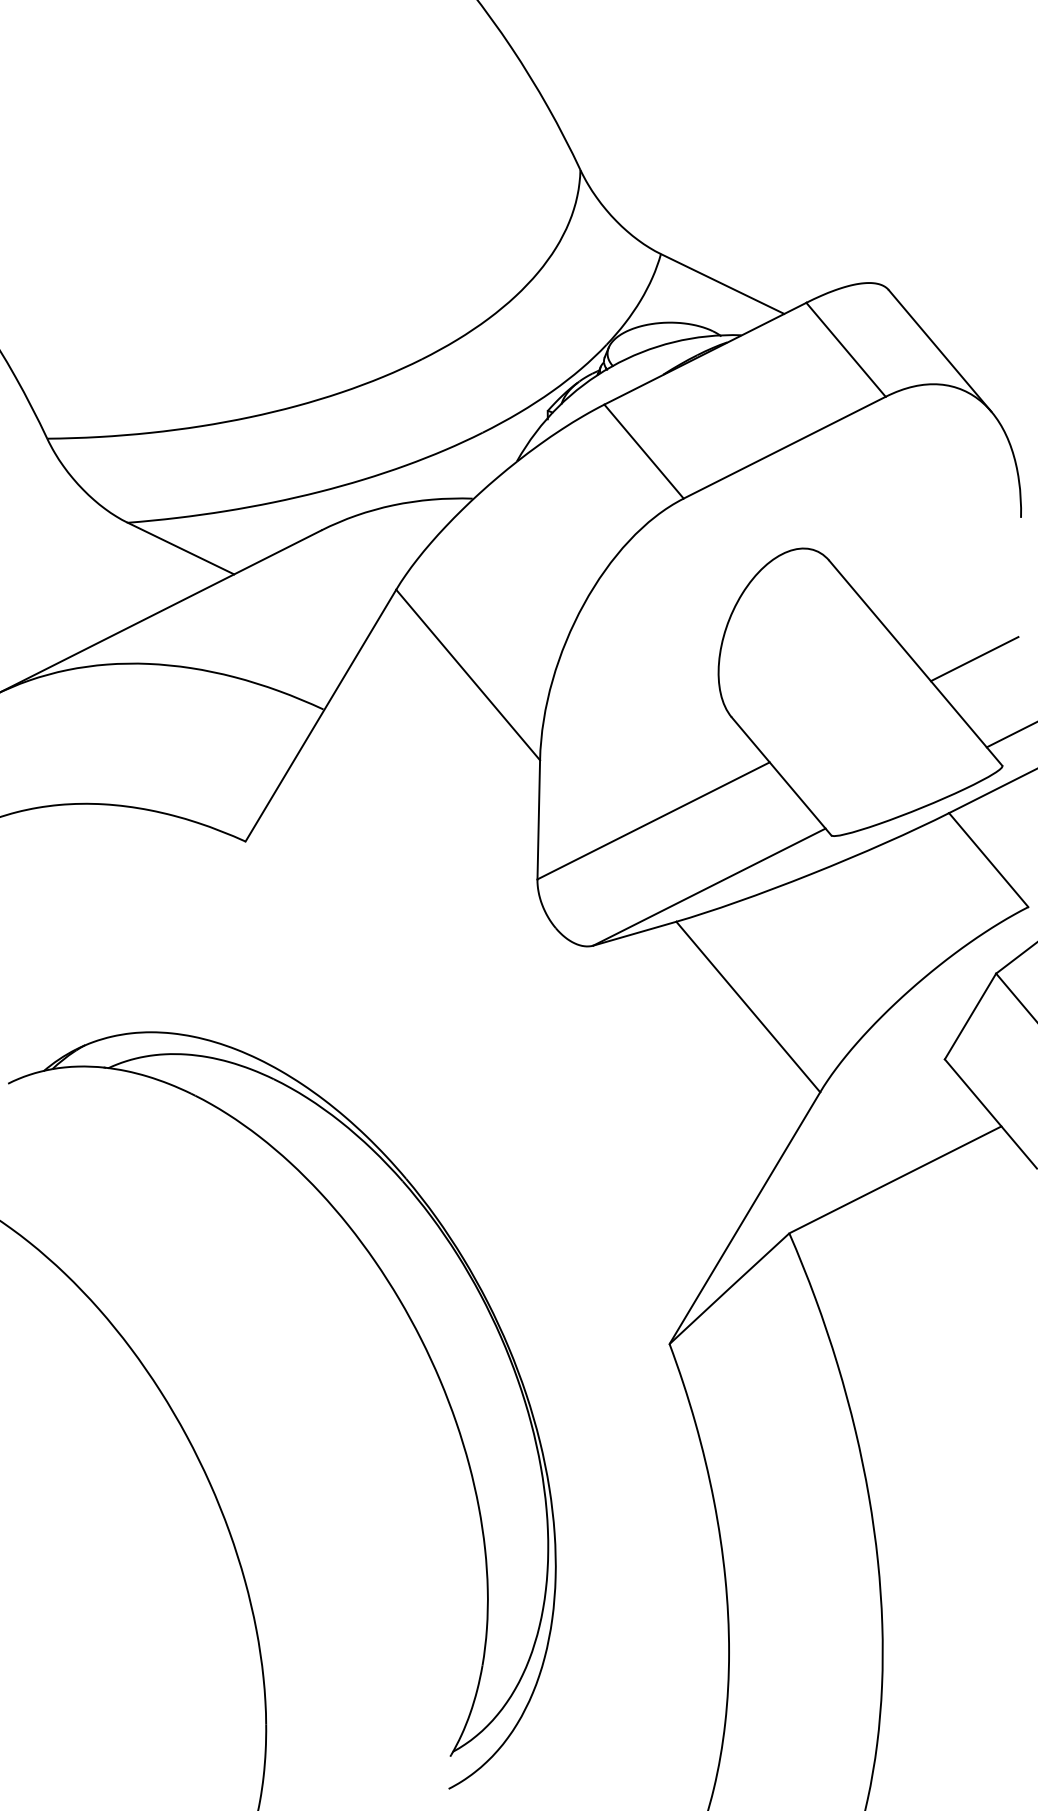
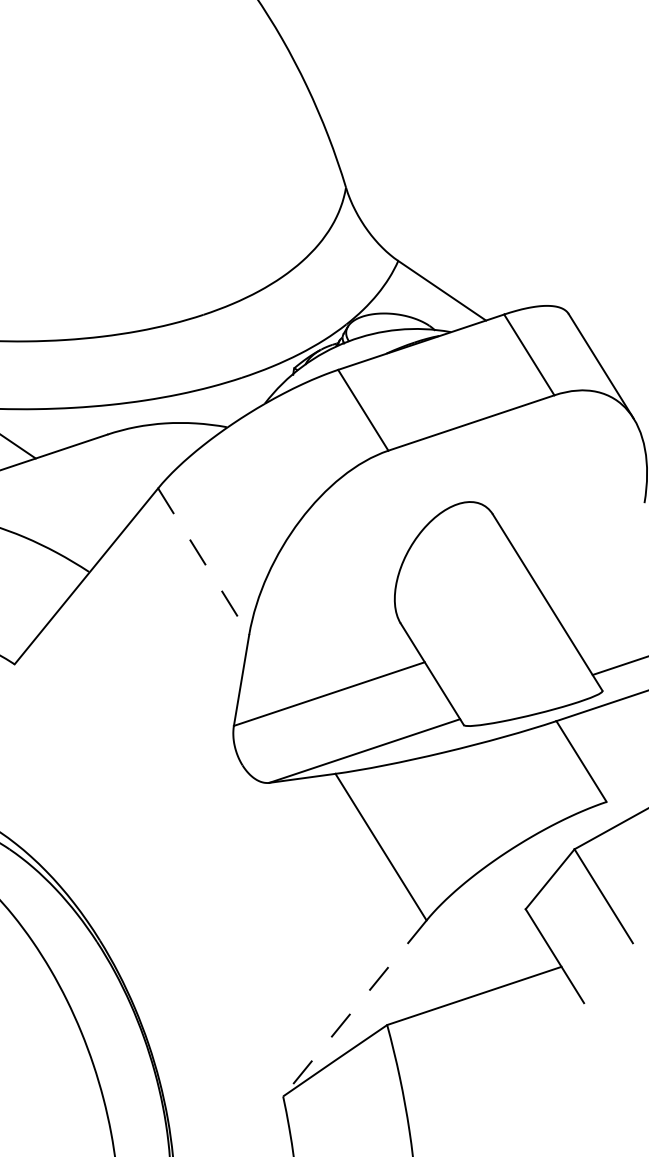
line: (974, 659) -> (593, 606), removed
line: (468, 675) -> (203, 562), solid -> dashed
line: (744, 1218) -> (354, 1008), solid -> dashed

